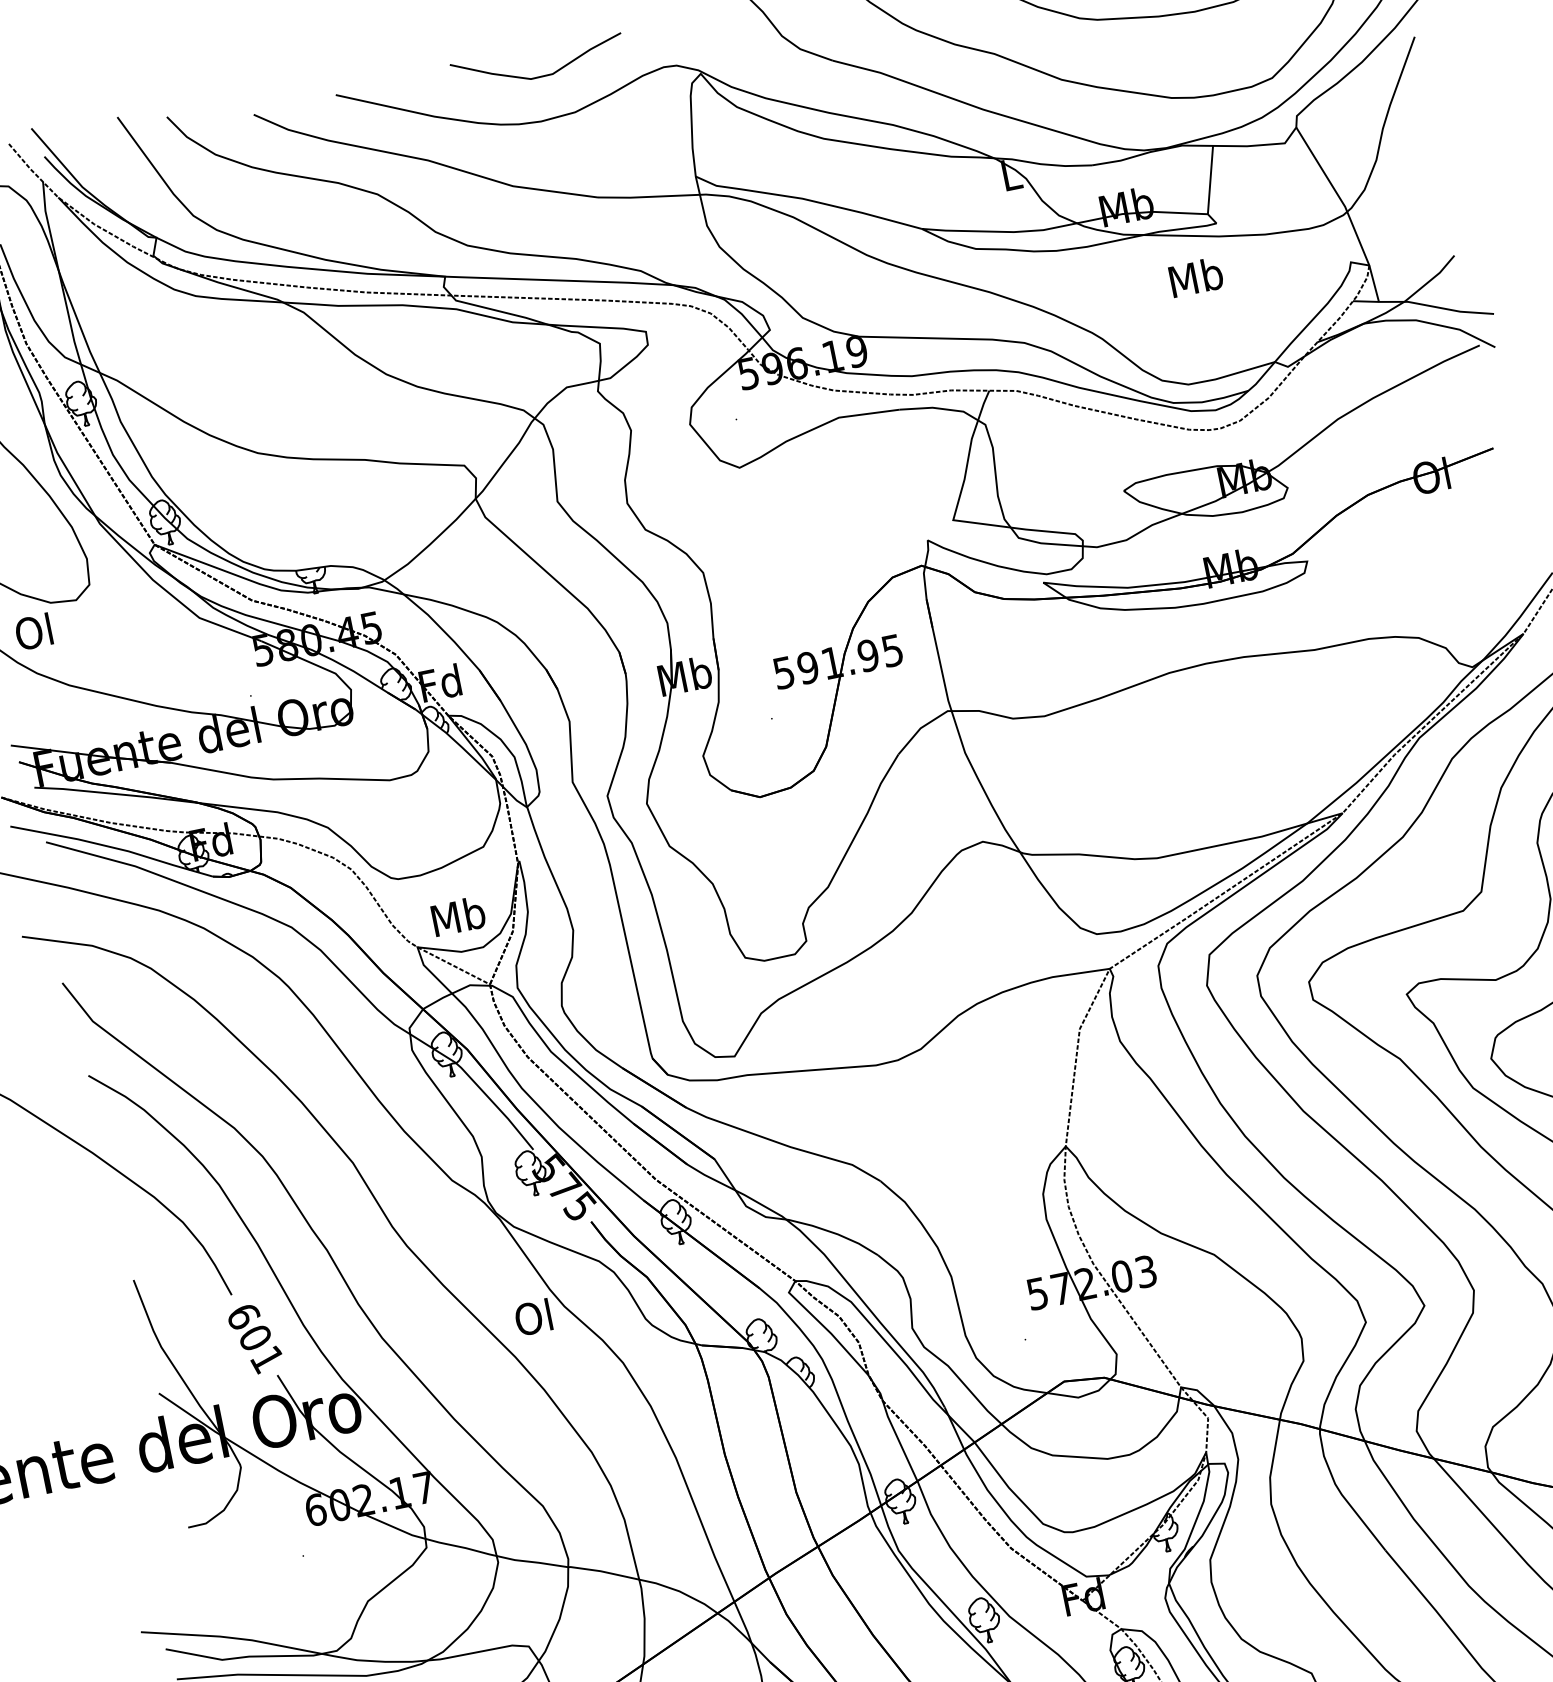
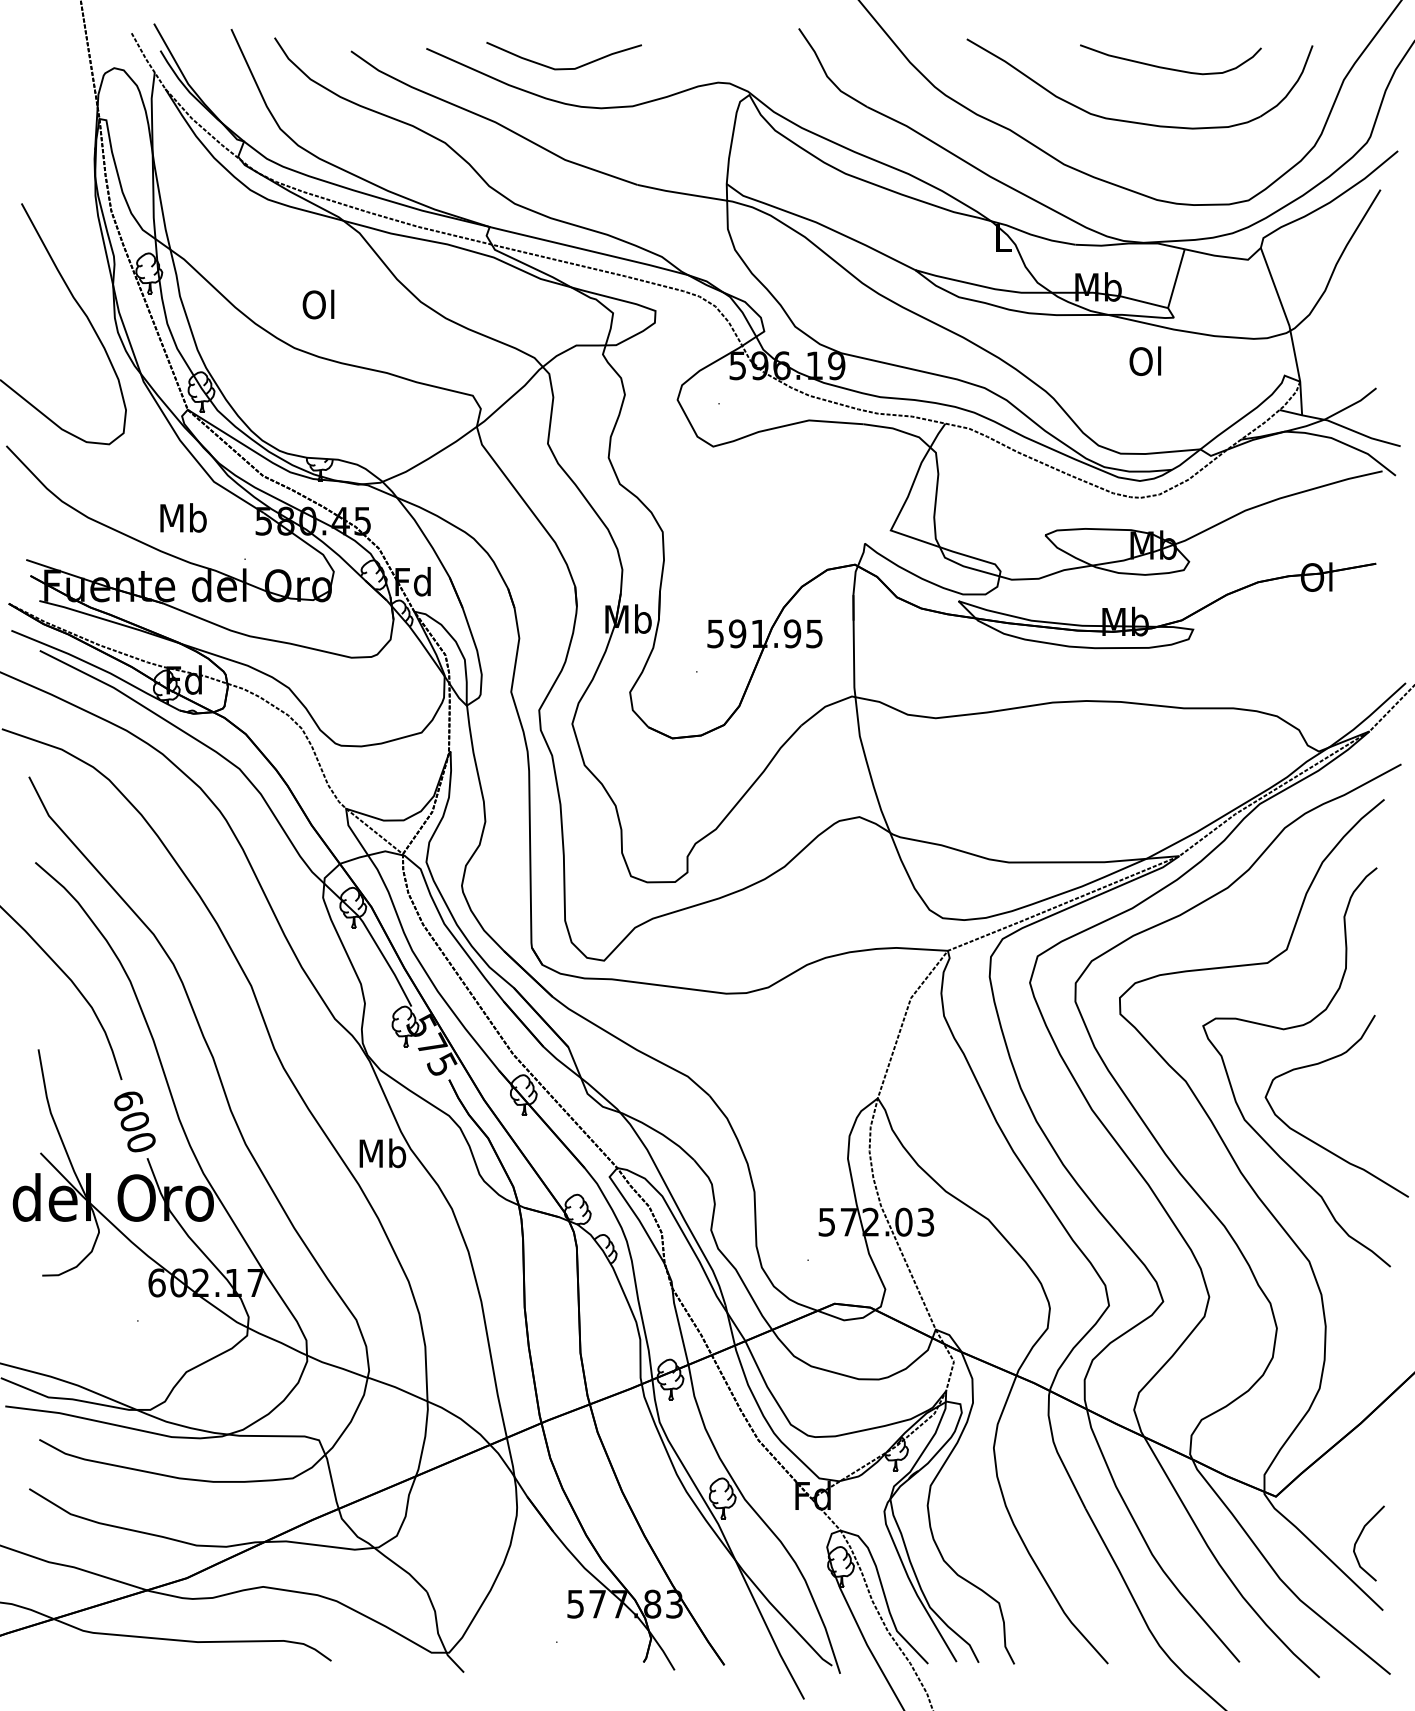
curve: (540, 76) -> (563, 68), moved
text: (1196, 277) -> (1146, 361), Mb -> Ol
text: (33, 631) -> (318, 304), moved
text: (458, 915) -> (183, 517), moved
text: (534, 1317) -> (382, 1153), Ol -> Mb
text: (266, 1360) -> (140, 1143), 601 -> 600

